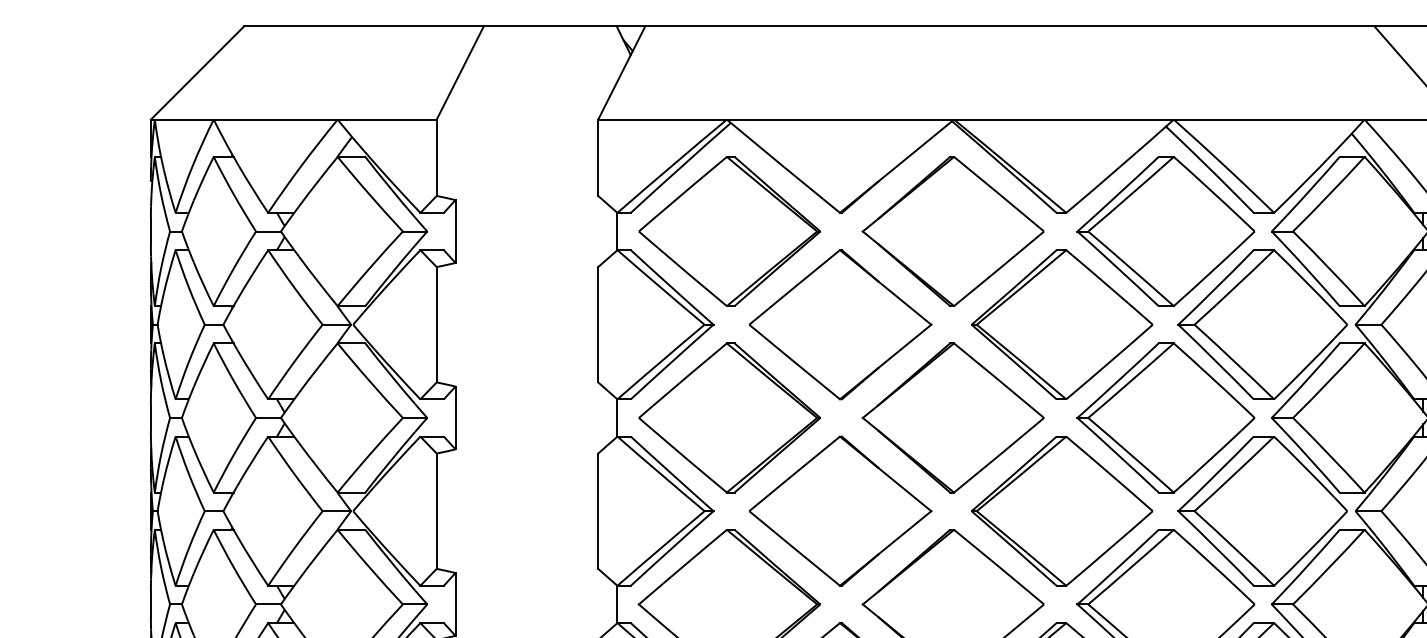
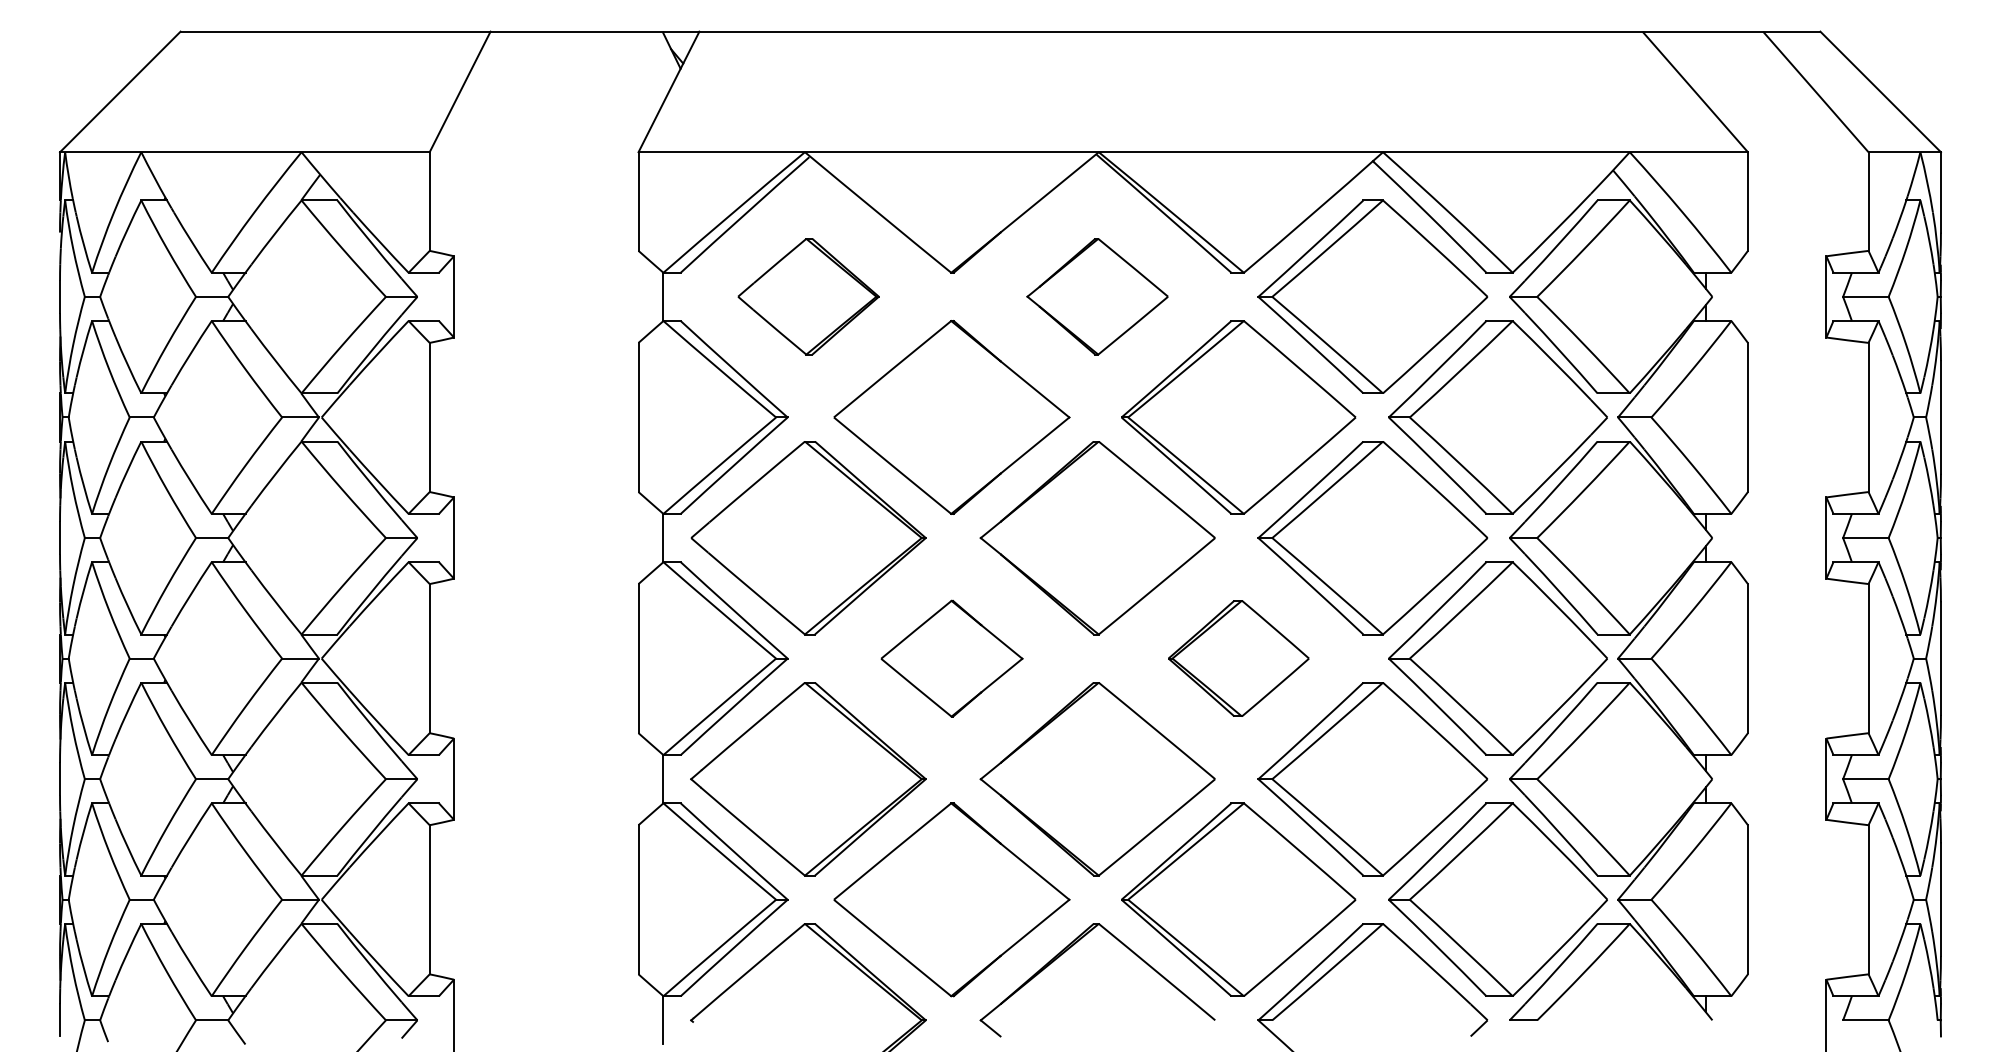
part: (729, 231) -> (808, 296), size x0.6
part: (953, 231) -> (1097, 296), size x0.6
part: (840, 511) -> (951, 658), size x0.6
part: (1062, 511) -> (1238, 658), size x0.6

